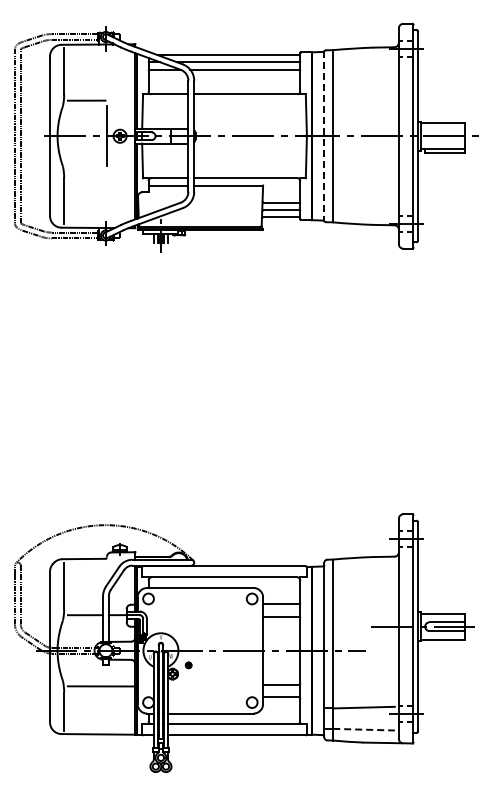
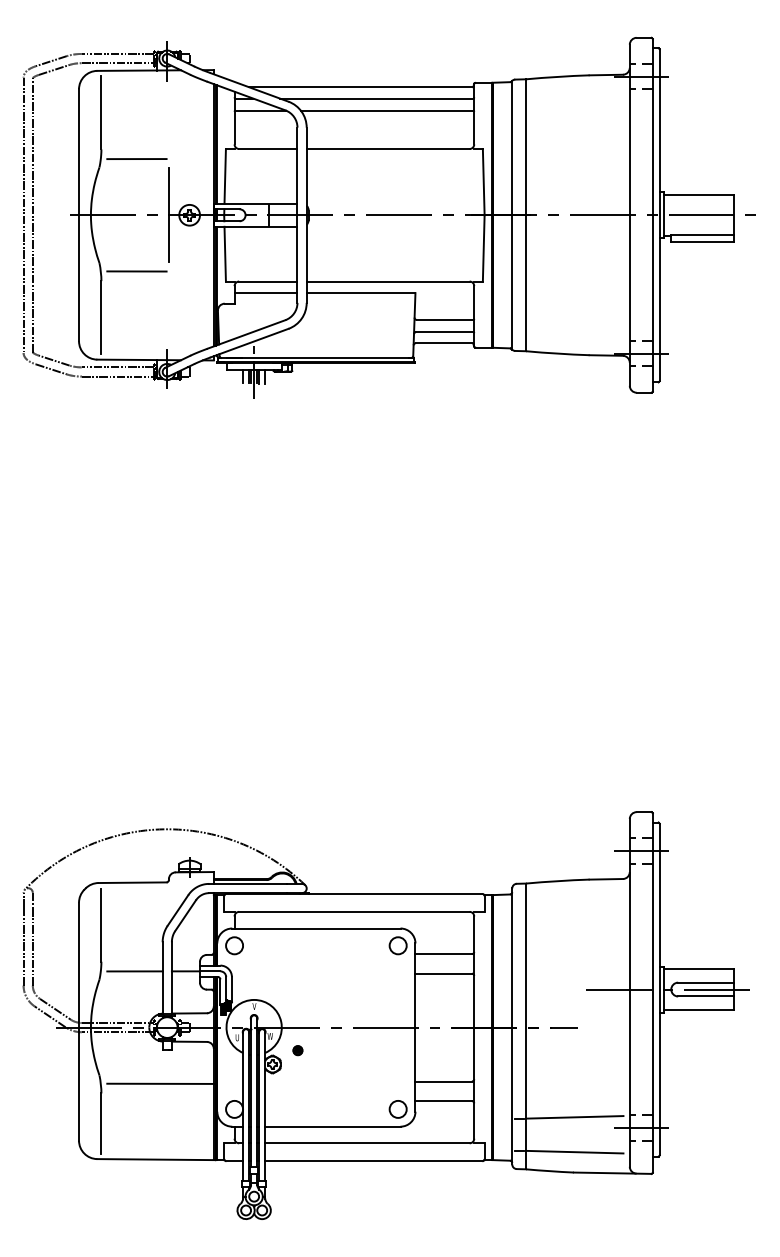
line: (324, 136) -> (512, 215), dashed -> solid
line: (86, 171) -> (136, 270), added
line: (364, 729) -> (575, 1151), dashed -> solid

